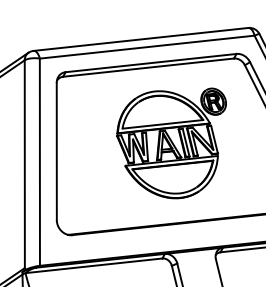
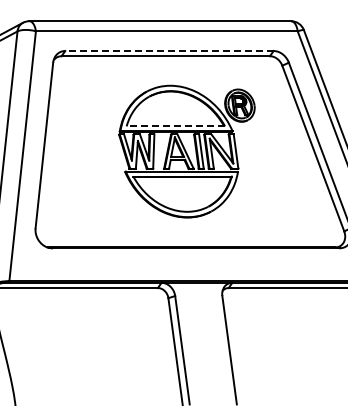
line: (150, 63) -> (168, 51), solid -> dashed
line: (162, 124) -> (175, 126), solid -> dashed

